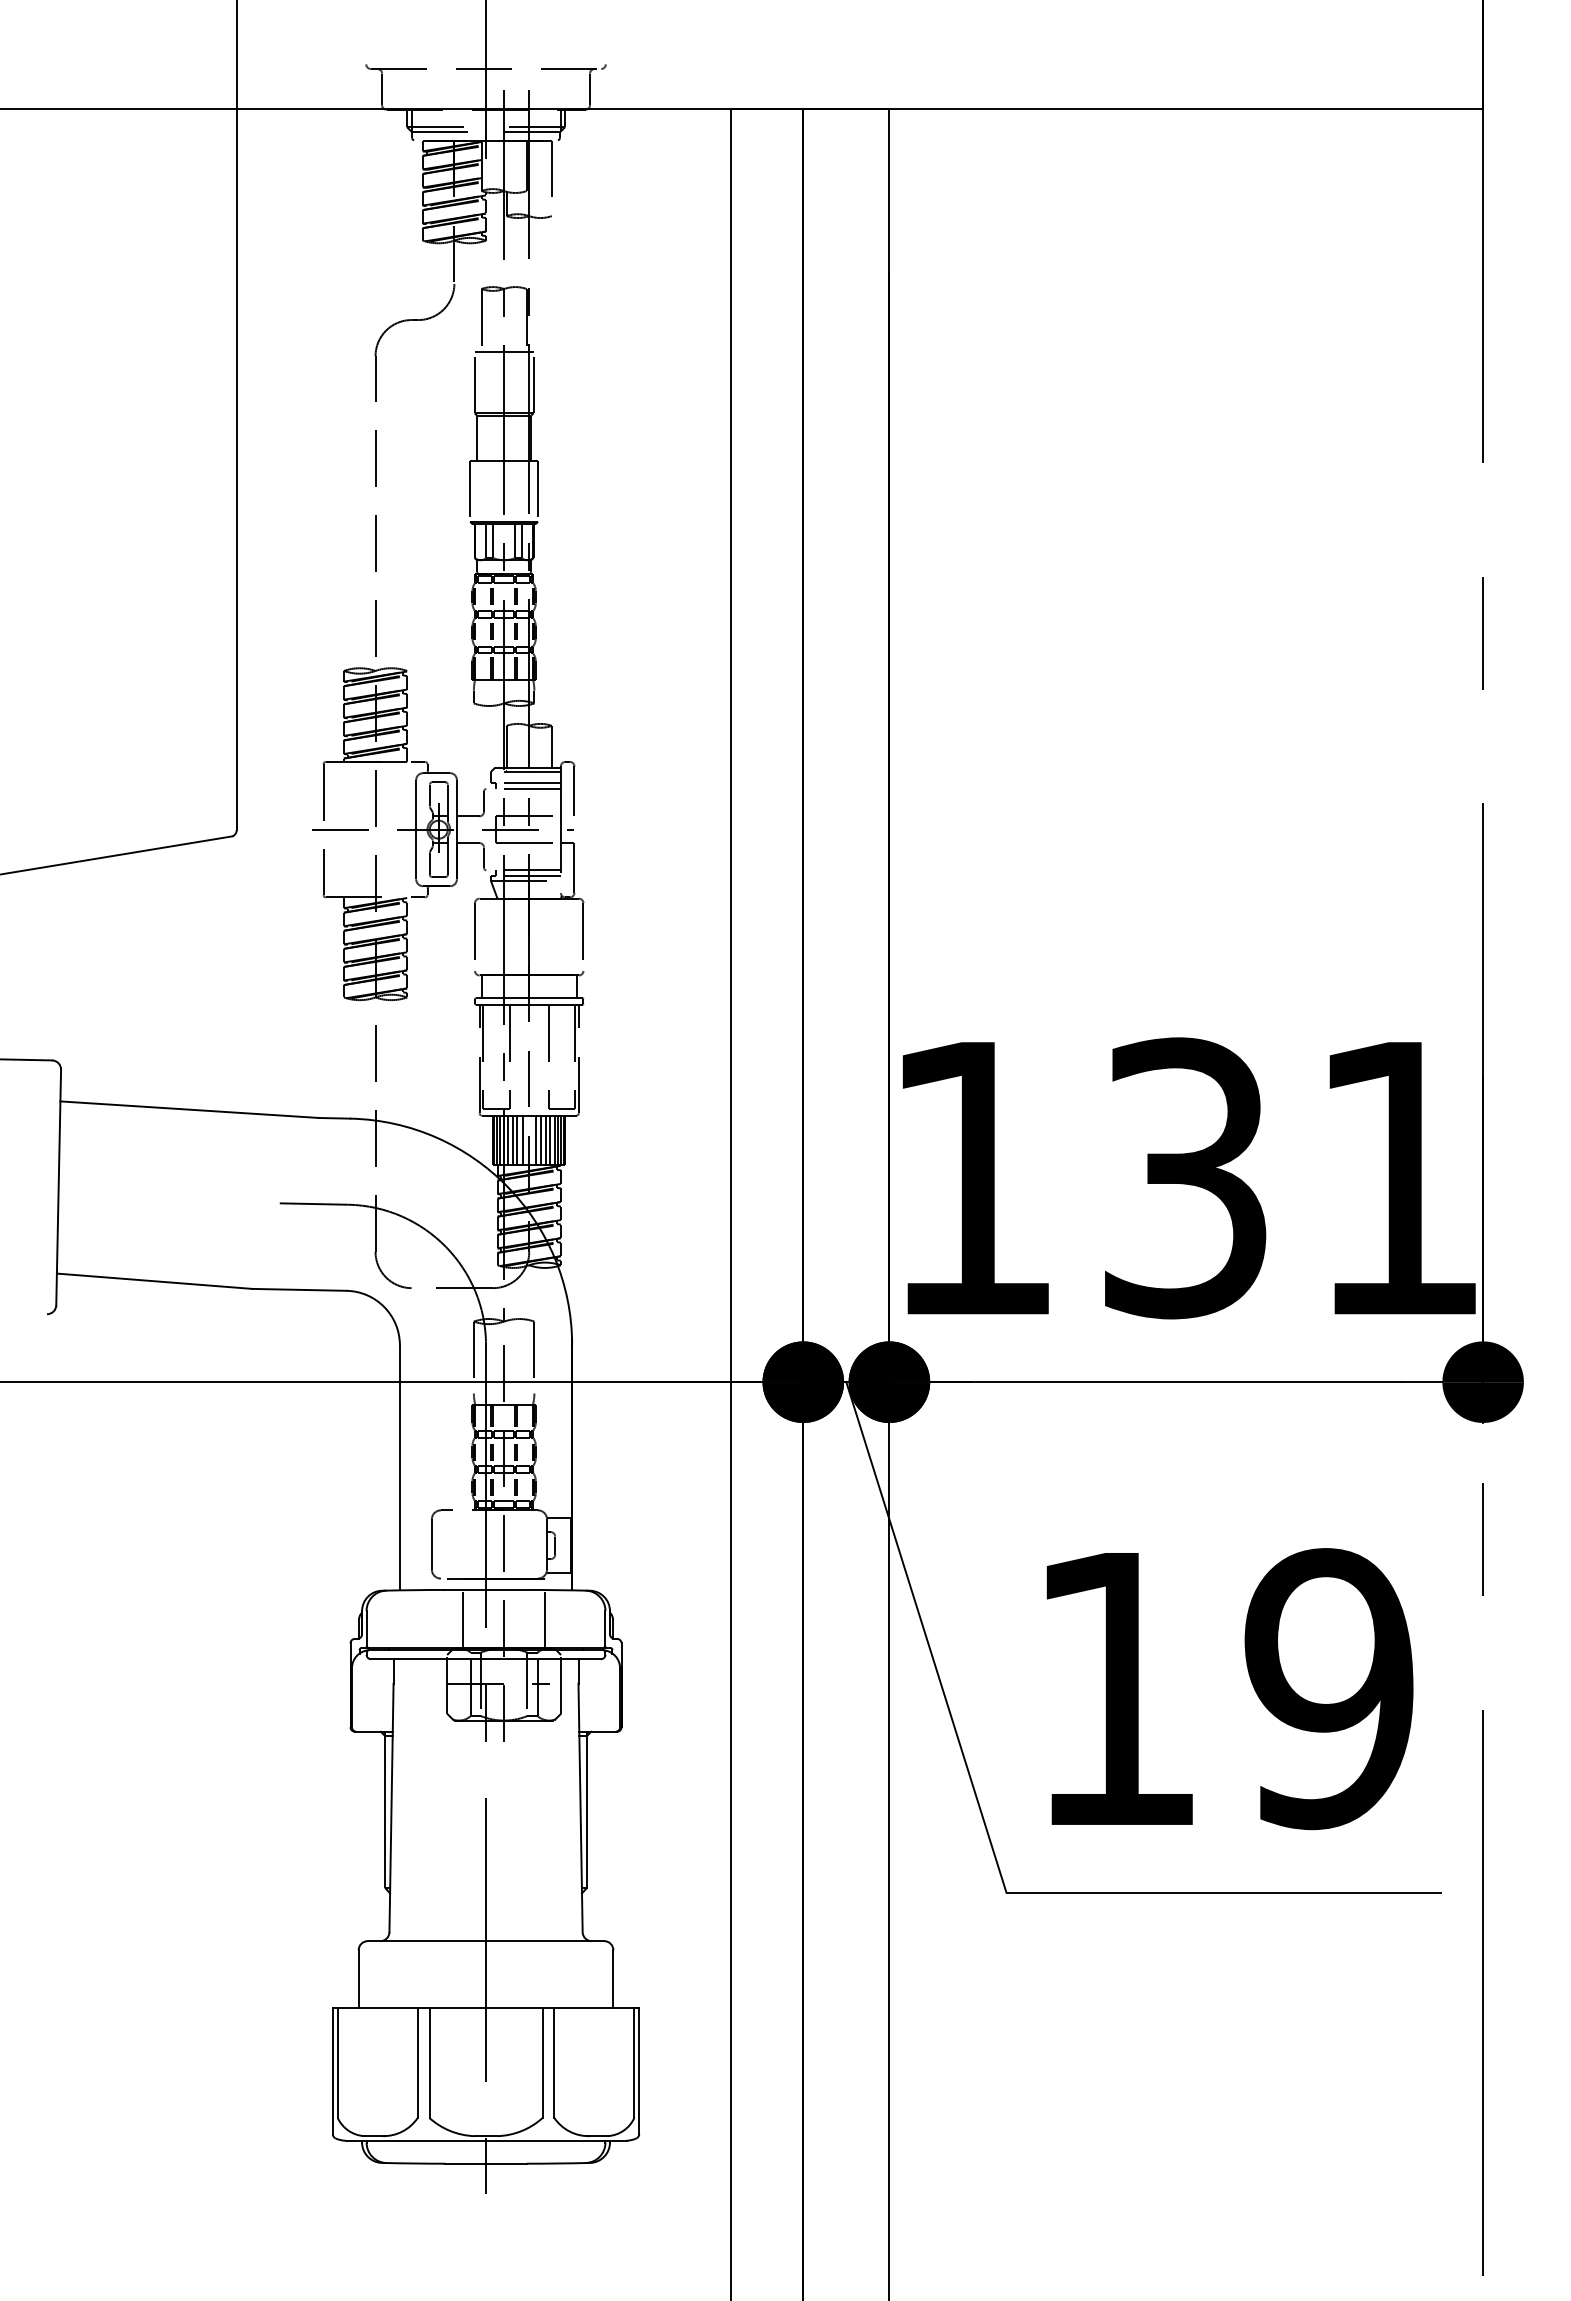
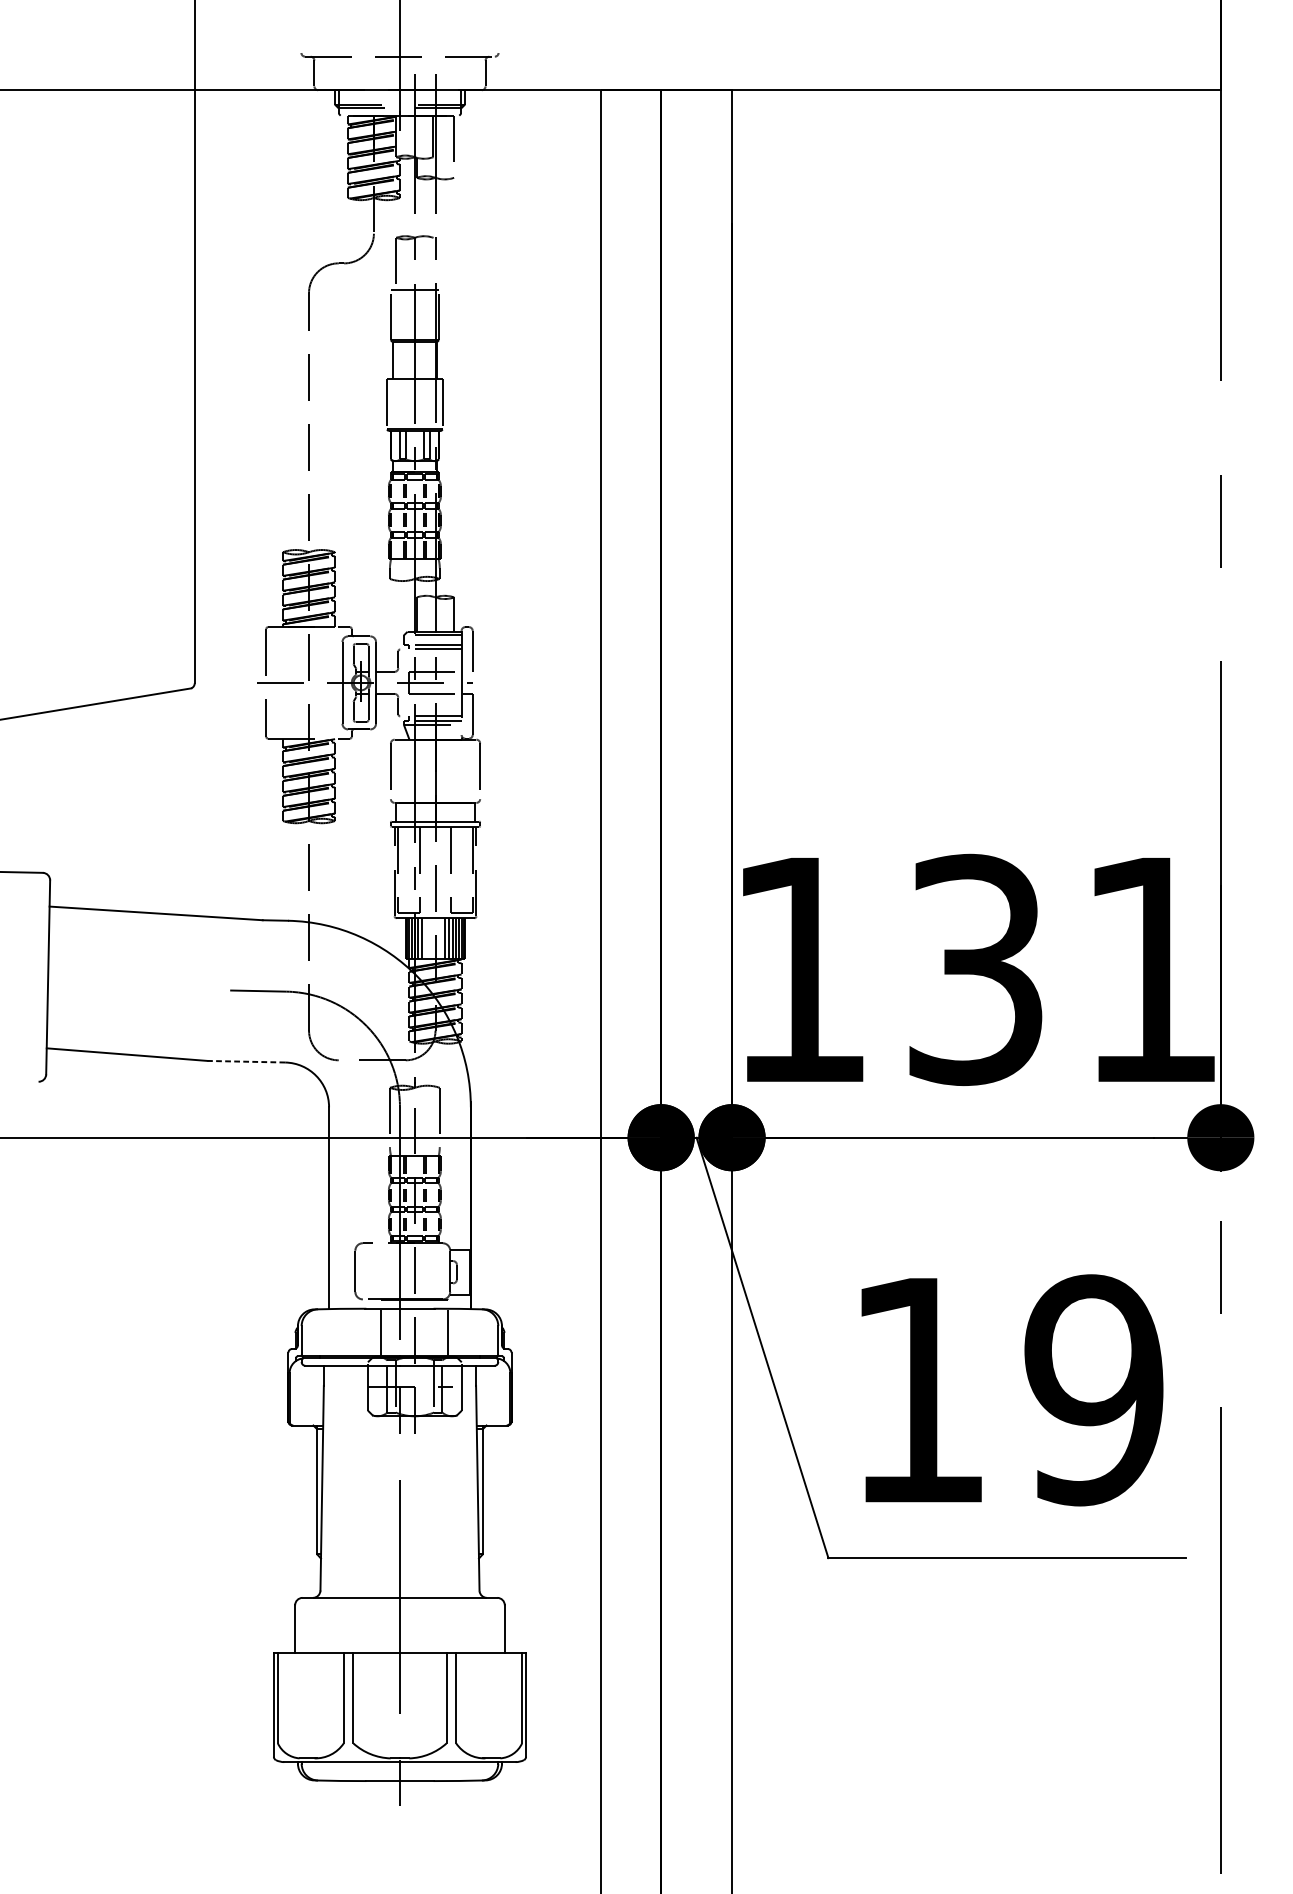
line: (526, 320) -> (433, 263), removed
line: (517, 1140) -> (425, 938), removed
line: (522, 1140) -> (429, 938), removed
line: (535, 1140) -> (440, 938), removed
line: (298, 1289) -> (245, 1061), solid -> dashed

